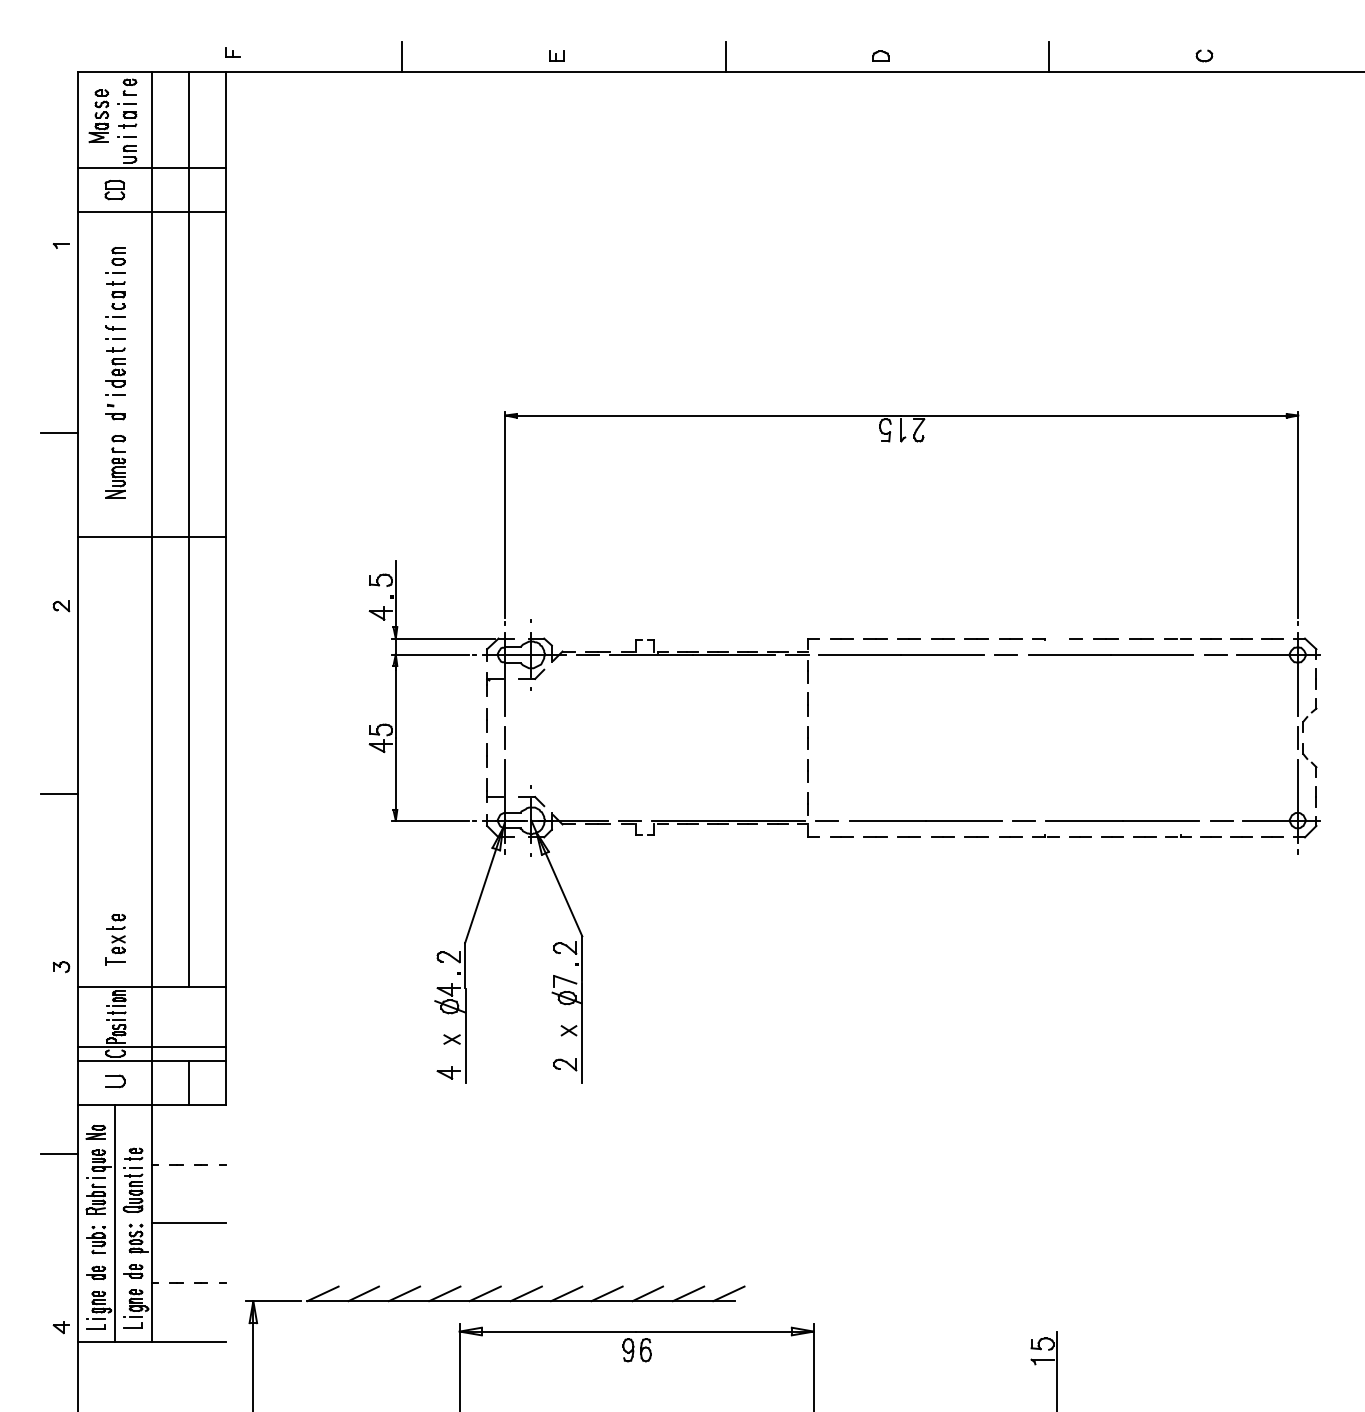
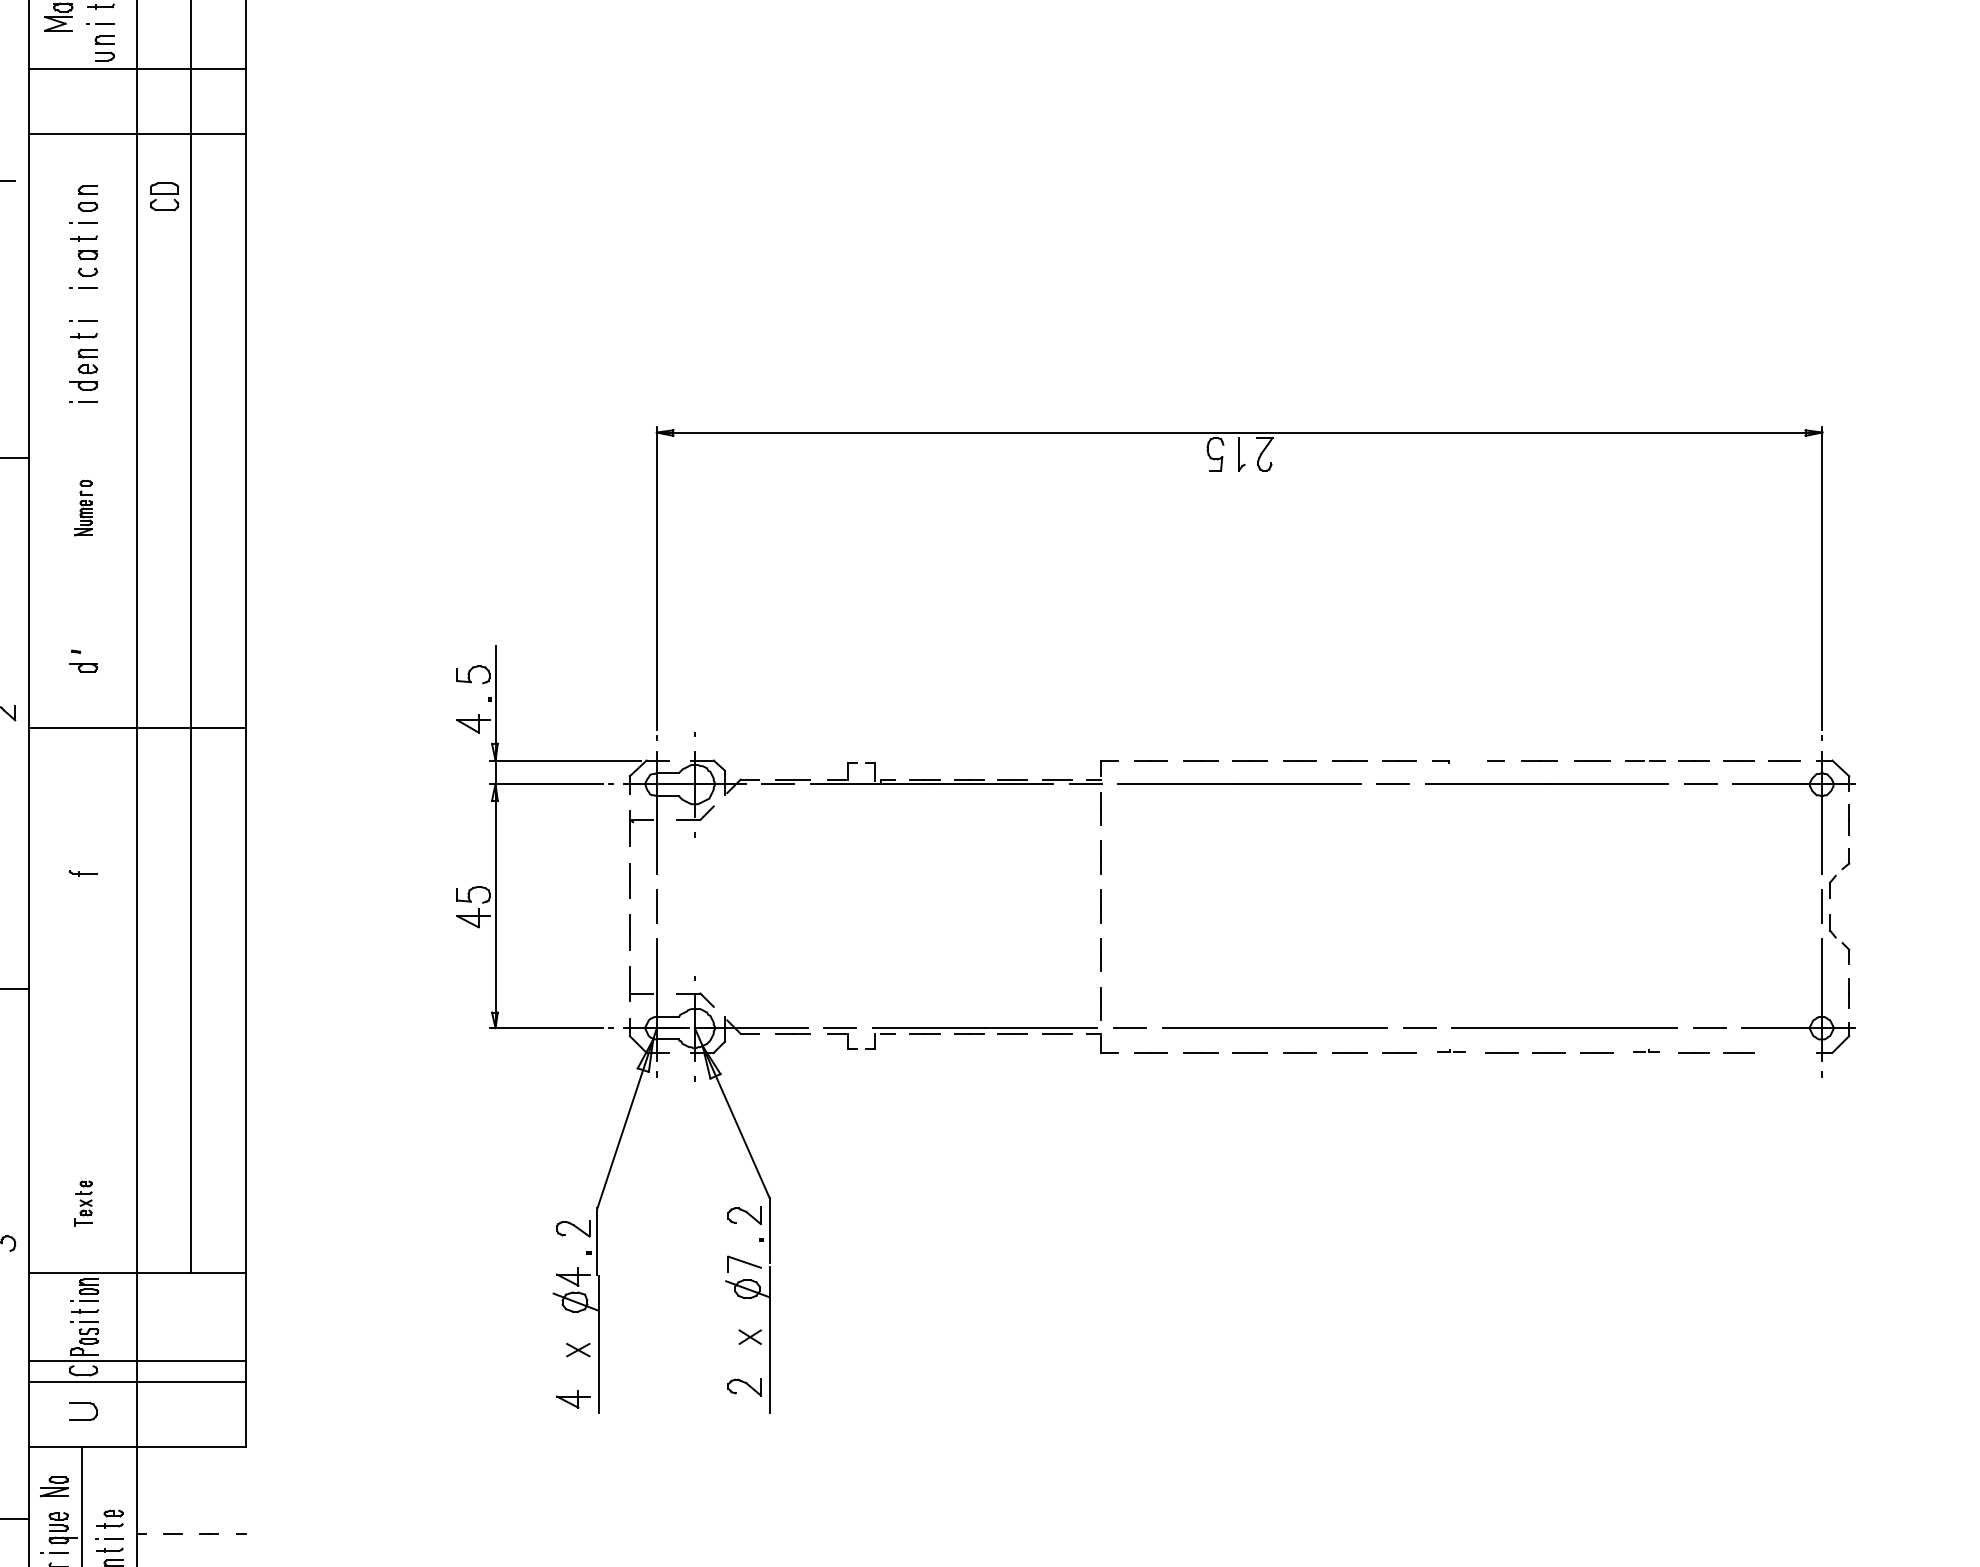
part: (114, 190) -> (164, 197), moved
part: (115, 327) -> (83, 872), moved
part: (115, 411) -> (83, 660), moved
part: (115, 466) -> (83, 507), size x0.6
line: (151, 537) -> (136, 728), moved
part: (1045, 835) -> (1450, 1050), size x0.7
part: (1178, 835) -> (1646, 1050), size x0.7
line: (1272, 836) -> (1784, 1051), removed
part: (115, 939) -> (83, 1203), size x0.6
line: (188, 1083) -> (190, 1414), removed

